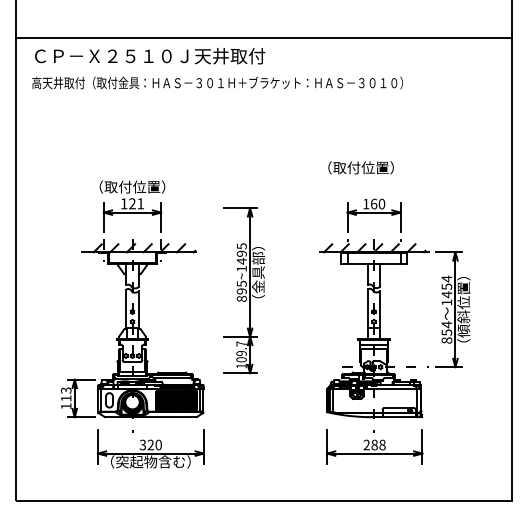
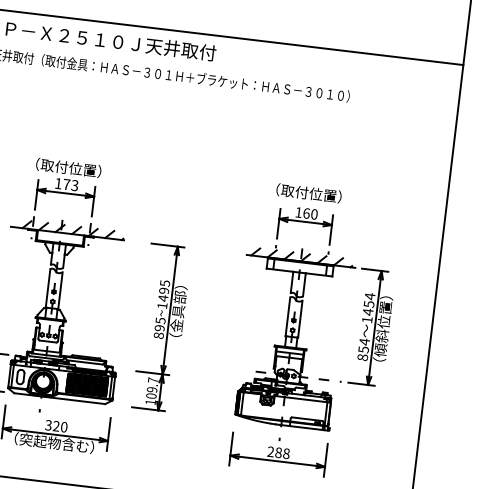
text: (360, 167) -> (308, 192), moved
text: (136, 203) -> (70, 184), 121 -> 173
part: (243, 290) -> (161, 327), moved

